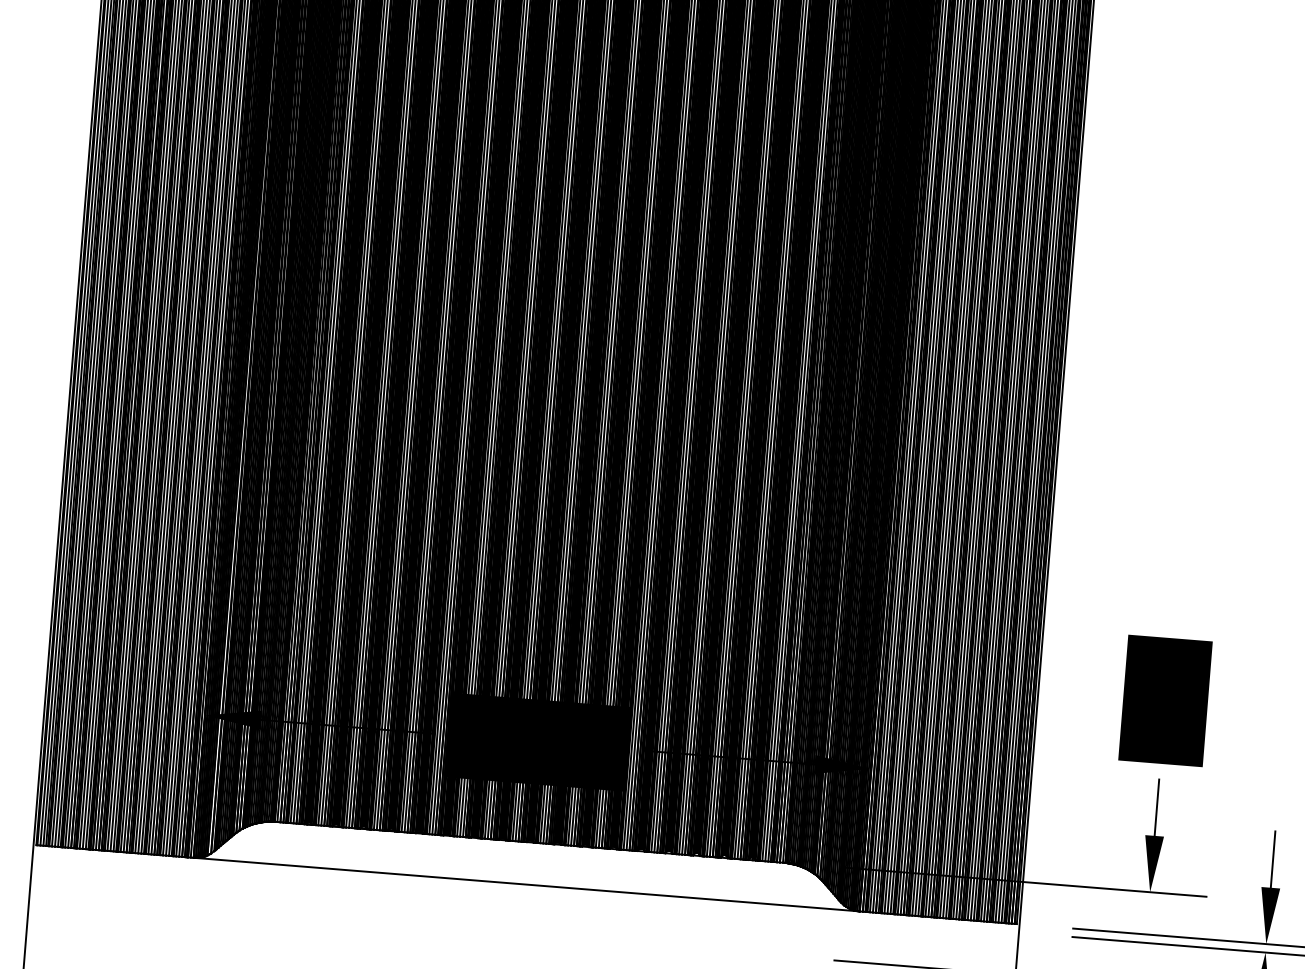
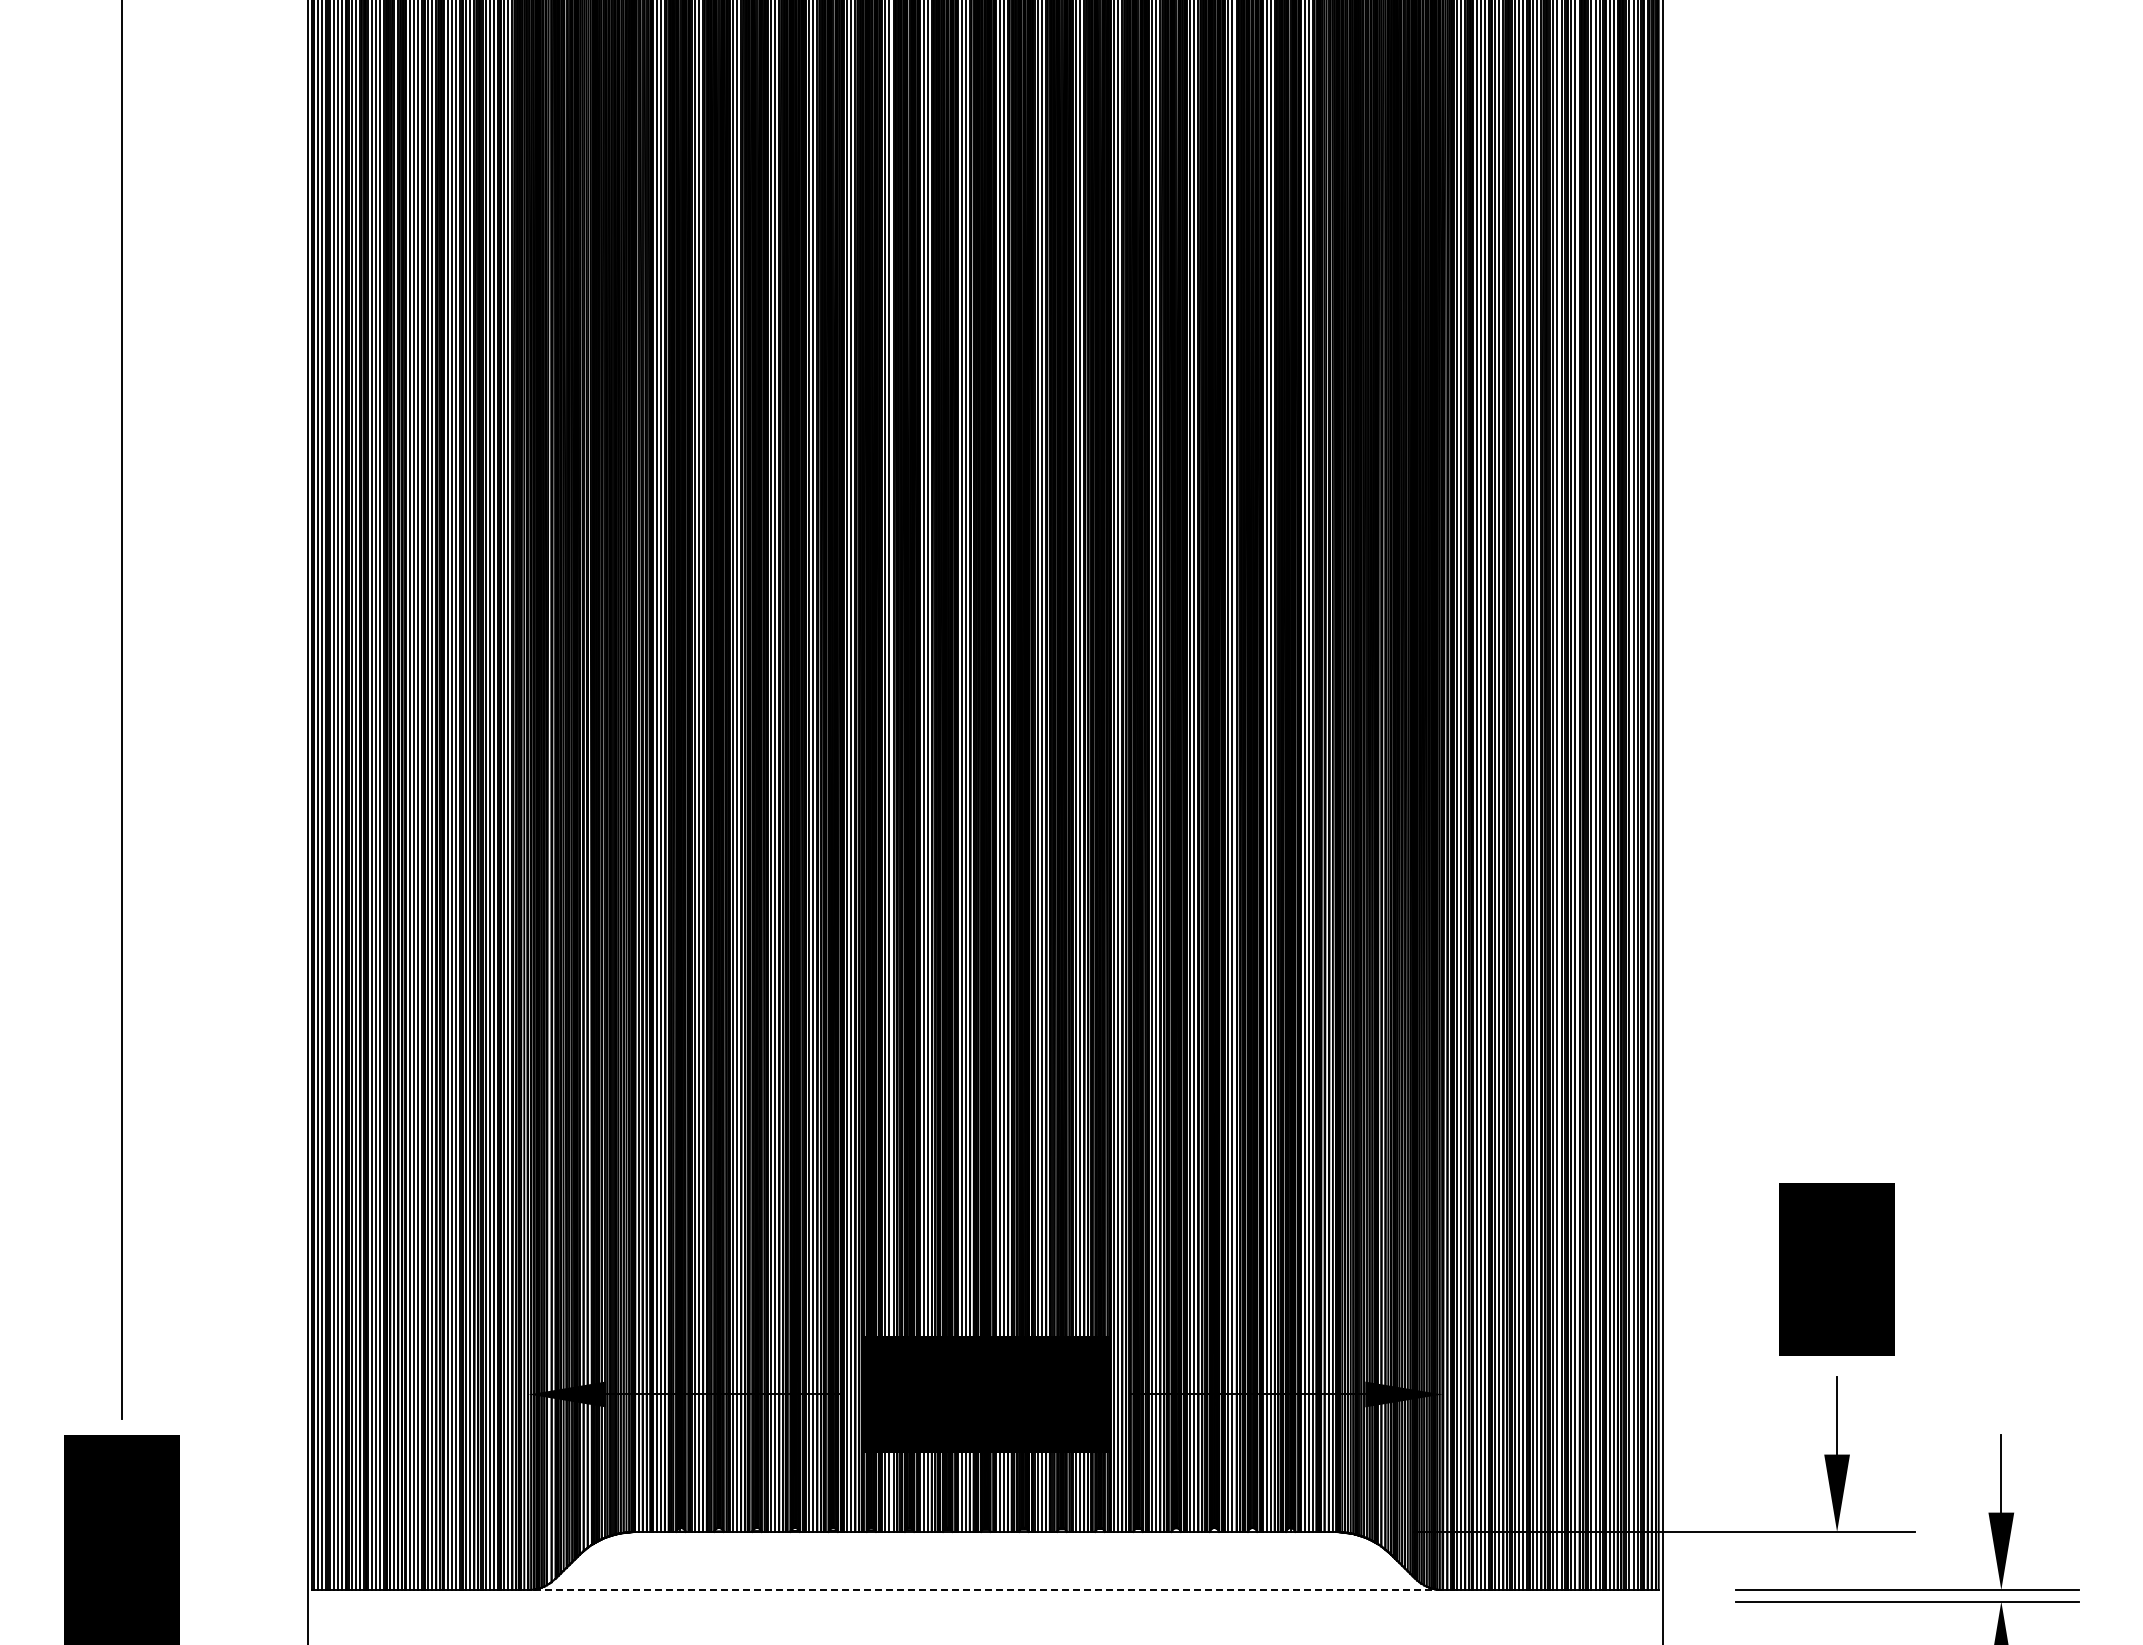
line: (526, 884) -> (985, 1590), solid -> dashed

